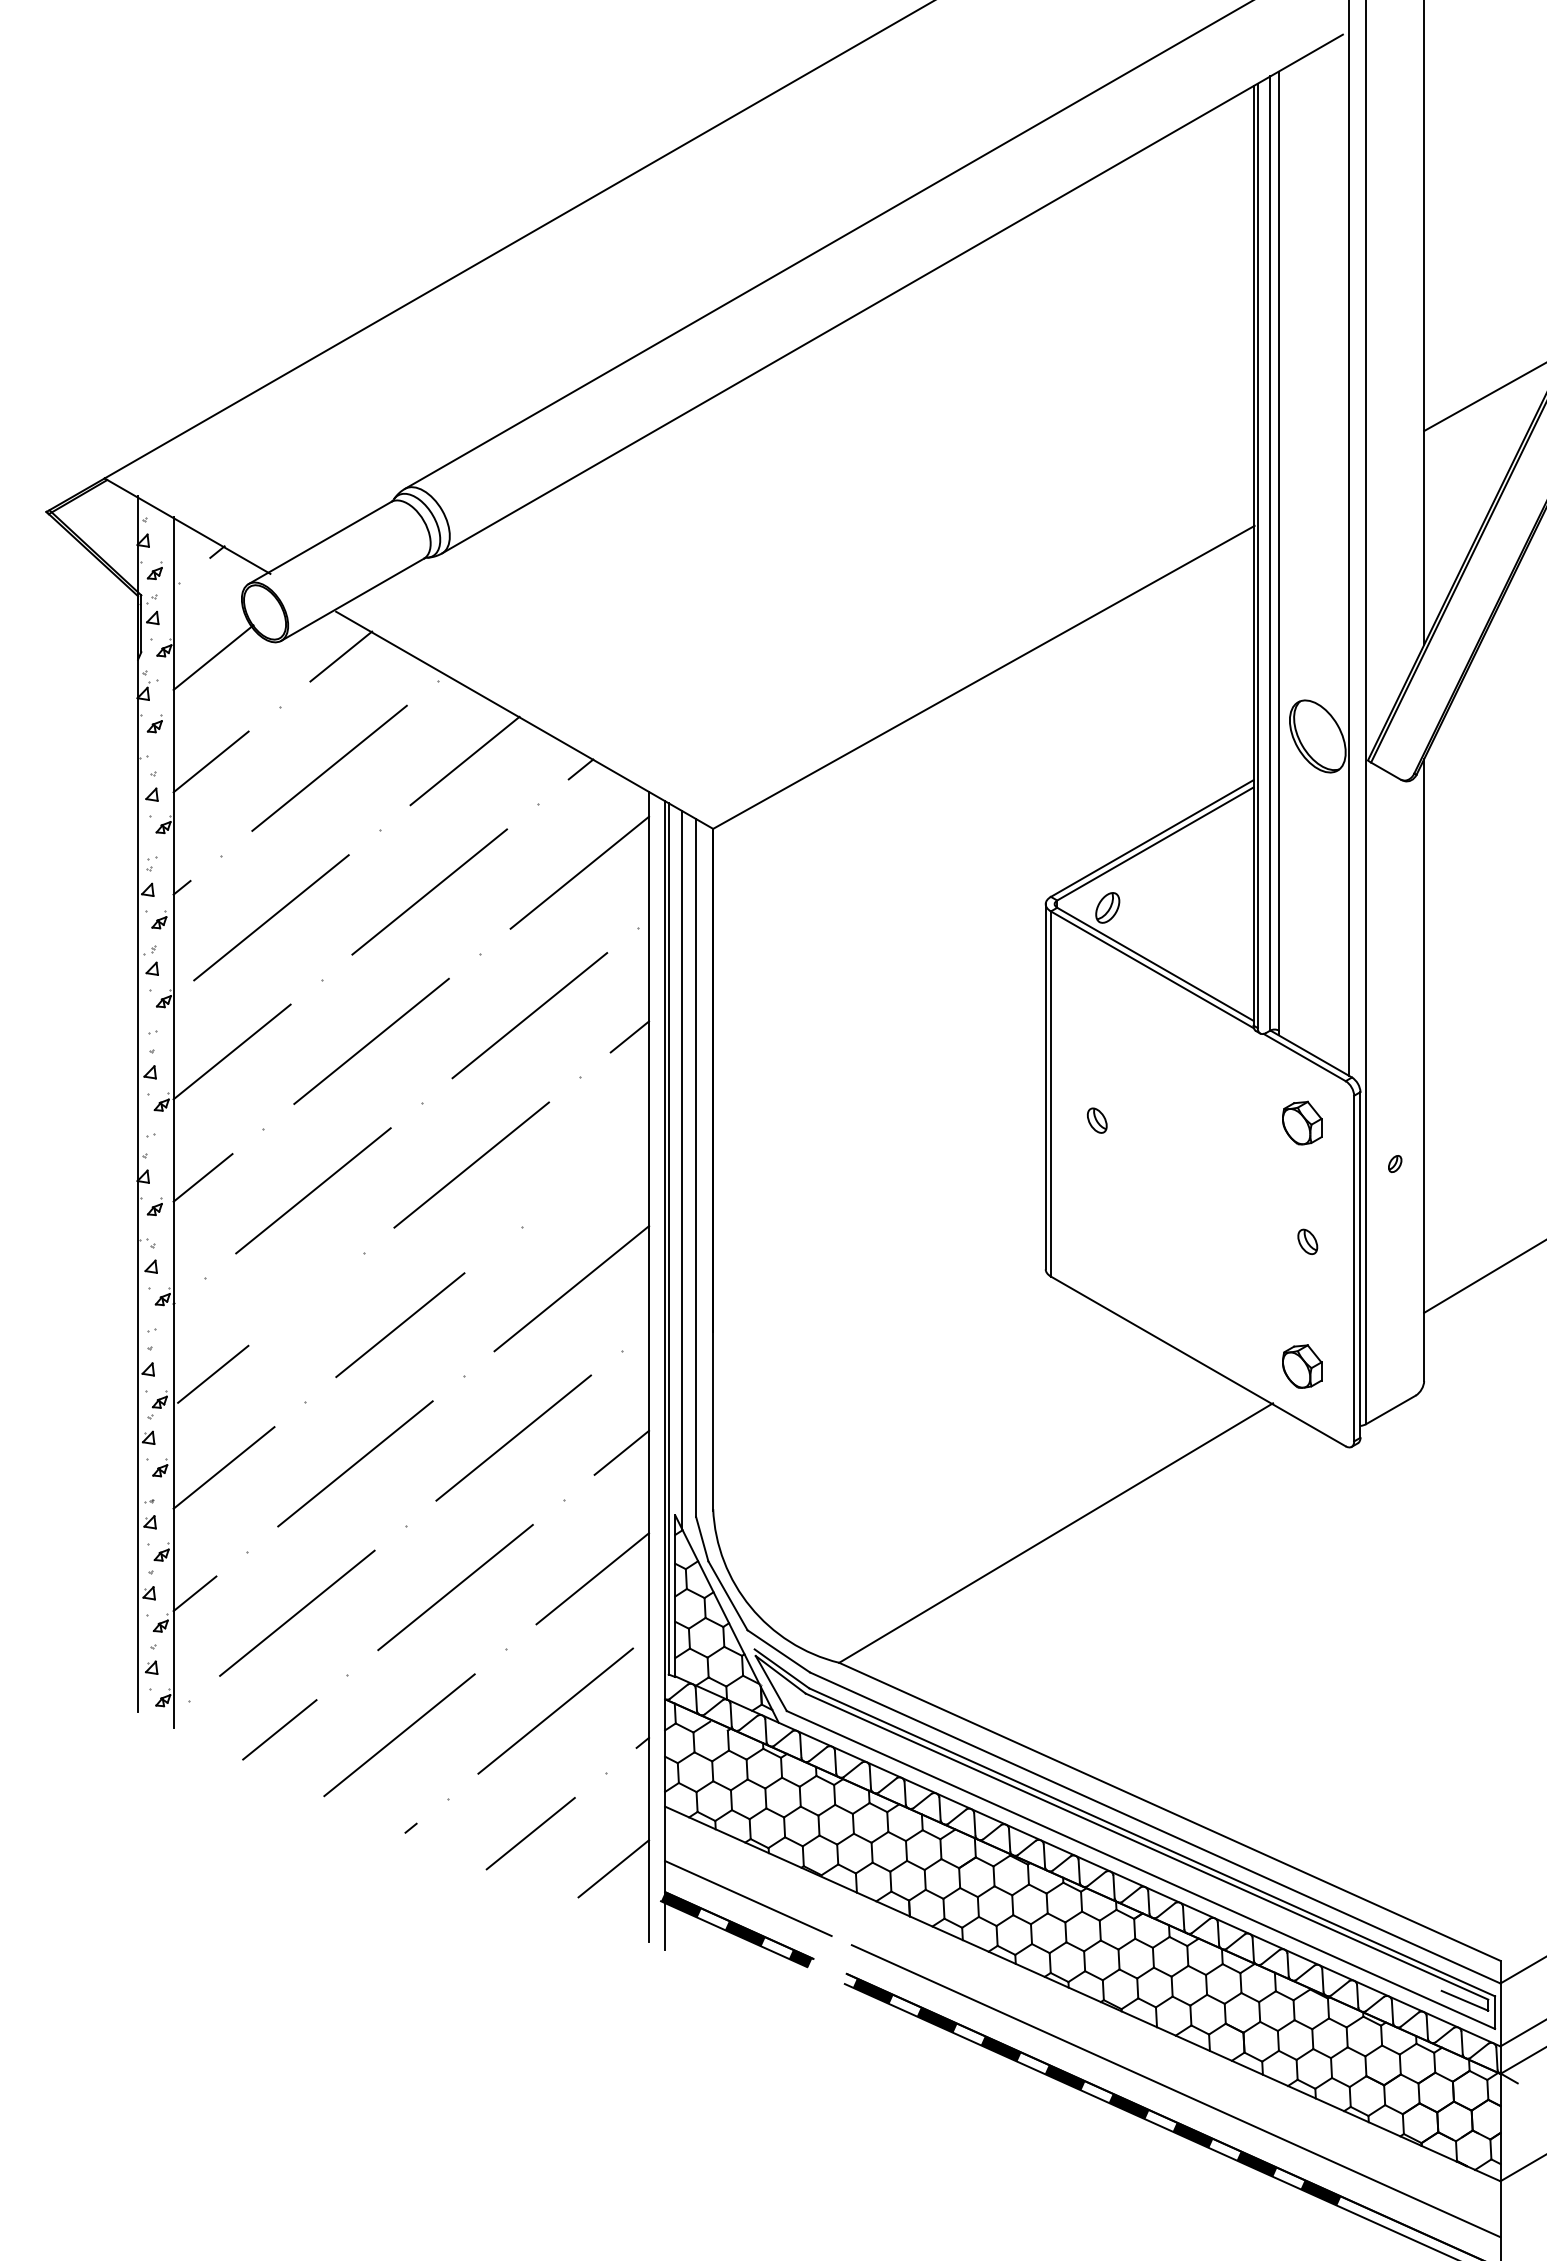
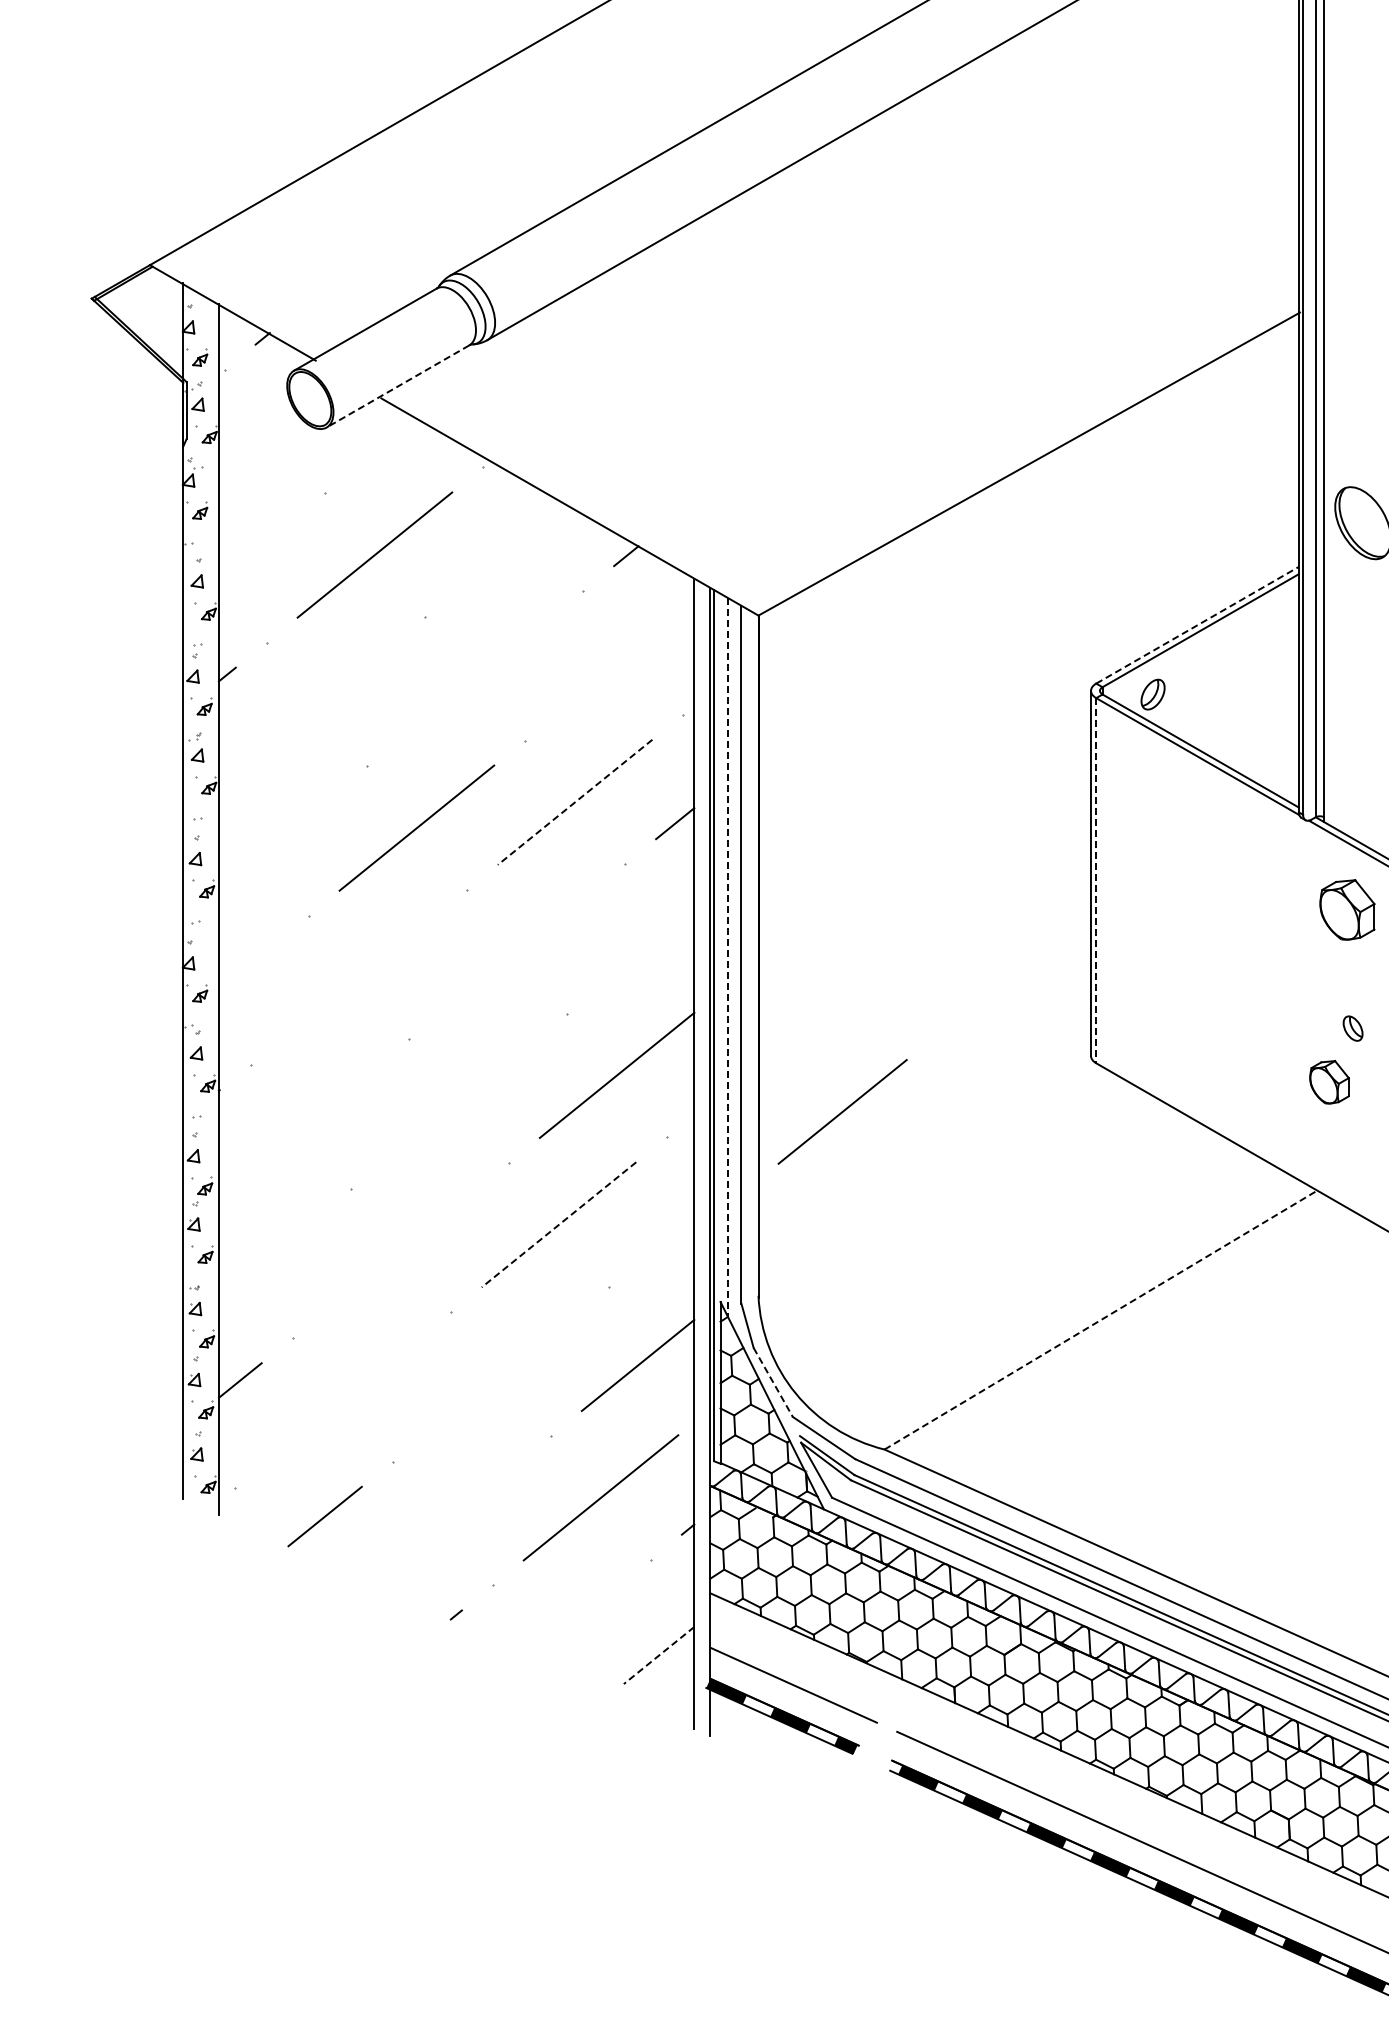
line: (352, 600) -> (397, 387), solid -> dashed
line: (341, 656) -> (386, 443), removed
line: (213, 657) -> (258, 444), removed
line: (464, 760) -> (509, 547), removed
line: (210, 761) -> (255, 548), removed
line: (1152, 838) -> (1197, 625), solid -> dashed
line: (579, 872) -> (624, 659), removed
line: (429, 891) -> (474, 678), removed
line: (271, 917) -> (316, 704), removed
line: (529, 1015) -> (574, 802), solid -> dashed
line: (231, 1051) -> (276, 838), removed
line: (1050, 1094) -> (1095, 881), solid -> dashed
part: (1096, 1120) -> (1141, 907), removed
part: (1302, 1122) -> (1347, 909), size x1.4
line: (471, 1164) -> (516, 951), removed
line: (682, 1170) -> (727, 957), solid -> dashed
line: (202, 1177) -> (247, 964), removed
line: (313, 1190) -> (358, 977), removed
line: (400, 1325) -> (842, 1112), moved
part: (1302, 1366) -> (1329, 1082), moved
line: (213, 1373) -> (258, 1160), removed
line: (513, 1438) -> (558, 1225), solid -> dashed
line: (621, 1452) -> (666, 1239), removed
line: (355, 1463) -> (400, 1250), removed
line: (223, 1467) -> (268, 1254), removed
line: (1056, 1533) -> (1101, 1320), solid -> dashed
line: (455, 1587) -> (500, 1374), removed
line: (727, 1595) -> (772, 1382), solid -> dashed
line: (297, 1612) -> (342, 1399), removed
line: (399, 1735) -> (444, 1522), removed
line: (530, 1833) -> (575, 1620), removed
line: (613, 1869) -> (658, 1656), solid -> dashed

